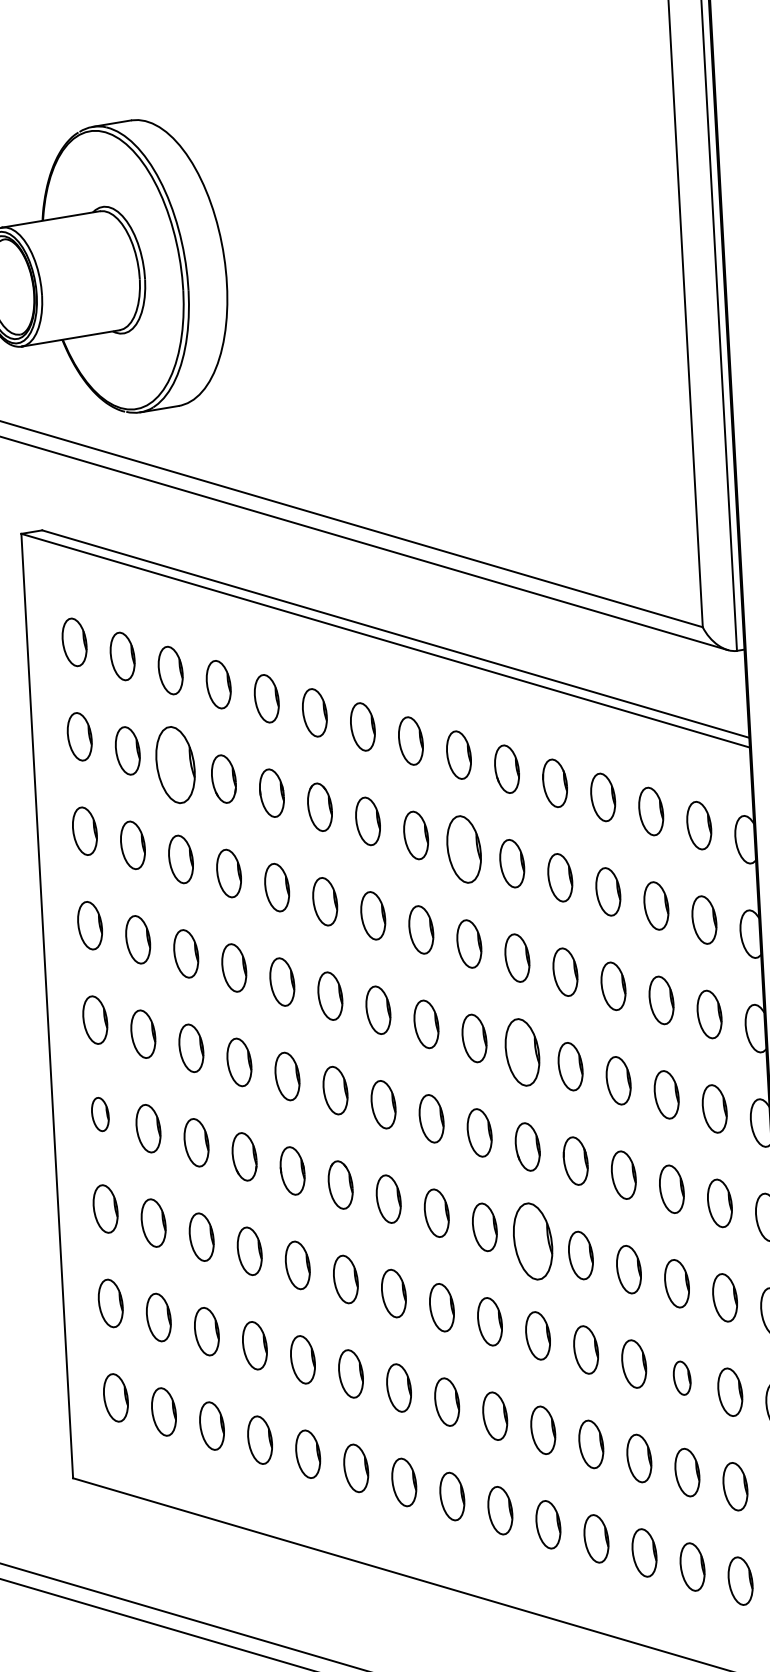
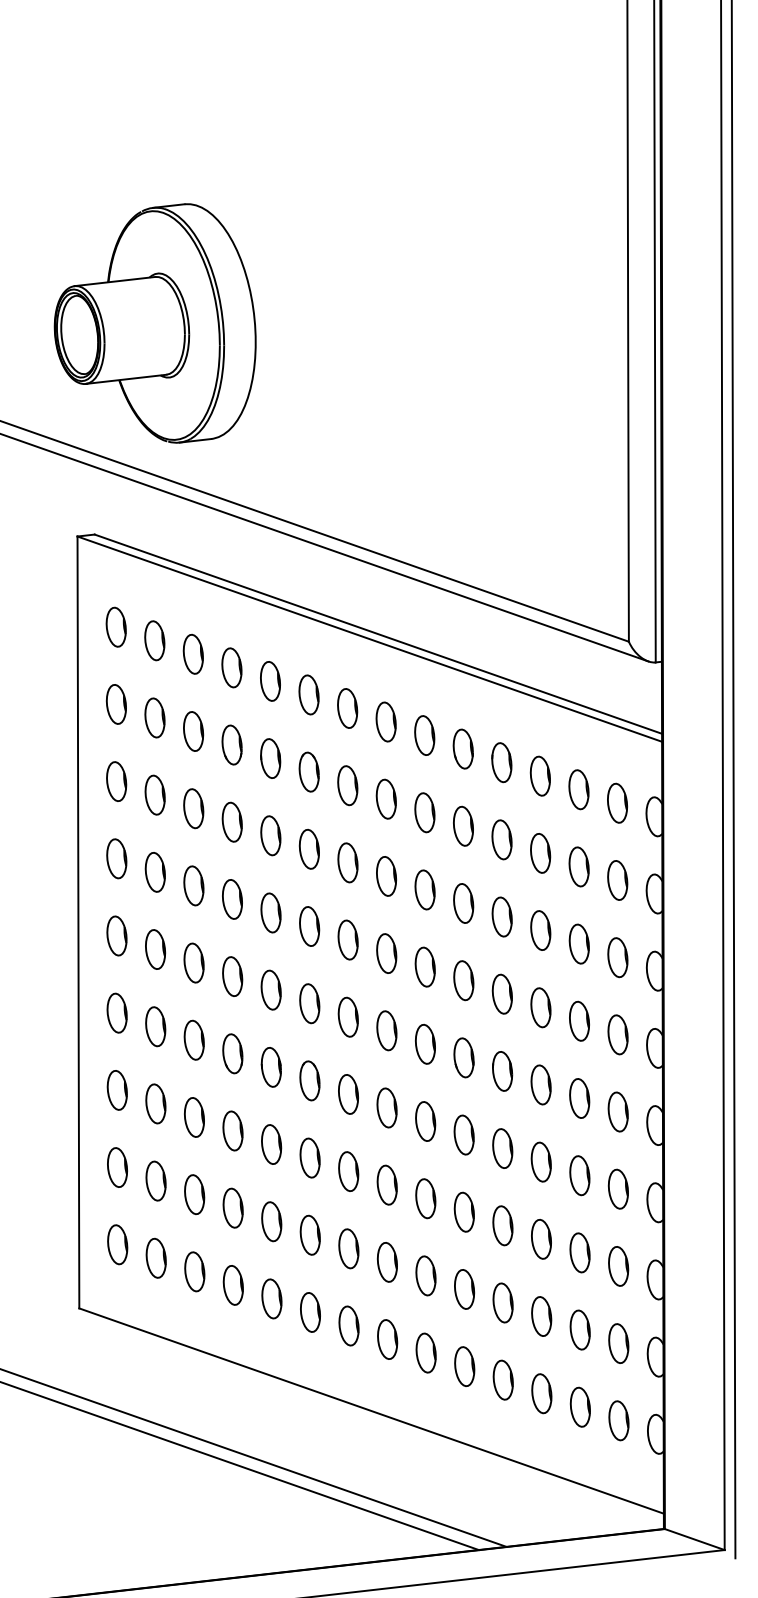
part: (175, 765) -> (193, 731), size x0.62
part: (463, 849) -> (424, 812), size x0.71
part: (522, 1052) -> (463, 980), size x0.71
part: (99, 1113) -> (116, 1012), size x1.43
part: (532, 1240) -> (463, 1134), size x0.62
part: (681, 1377) -> (579, 1252), size x1.43

